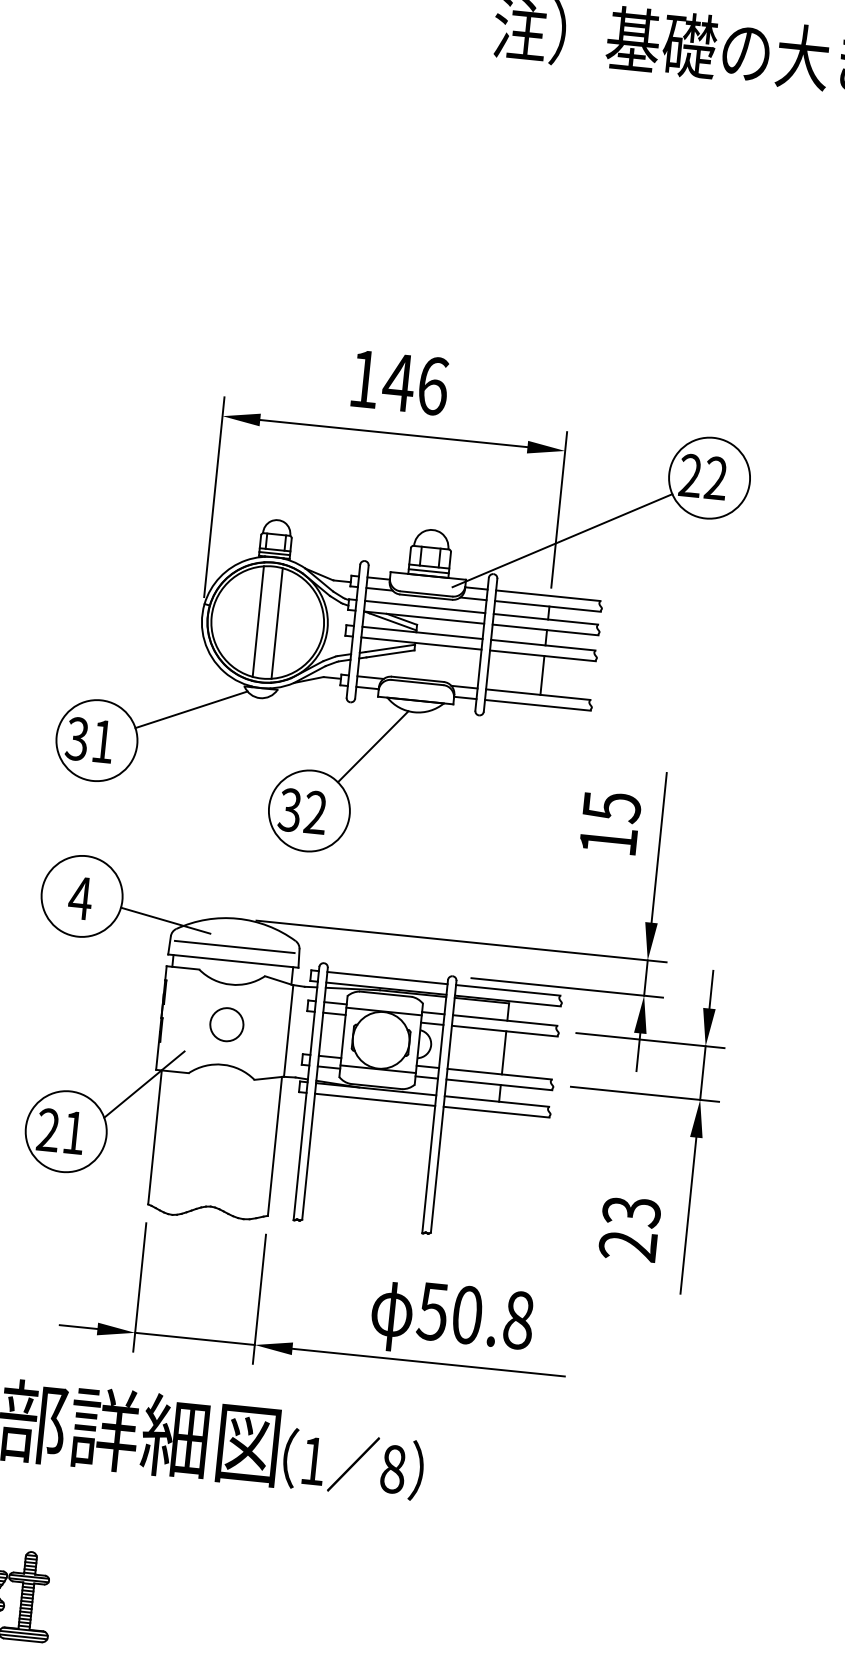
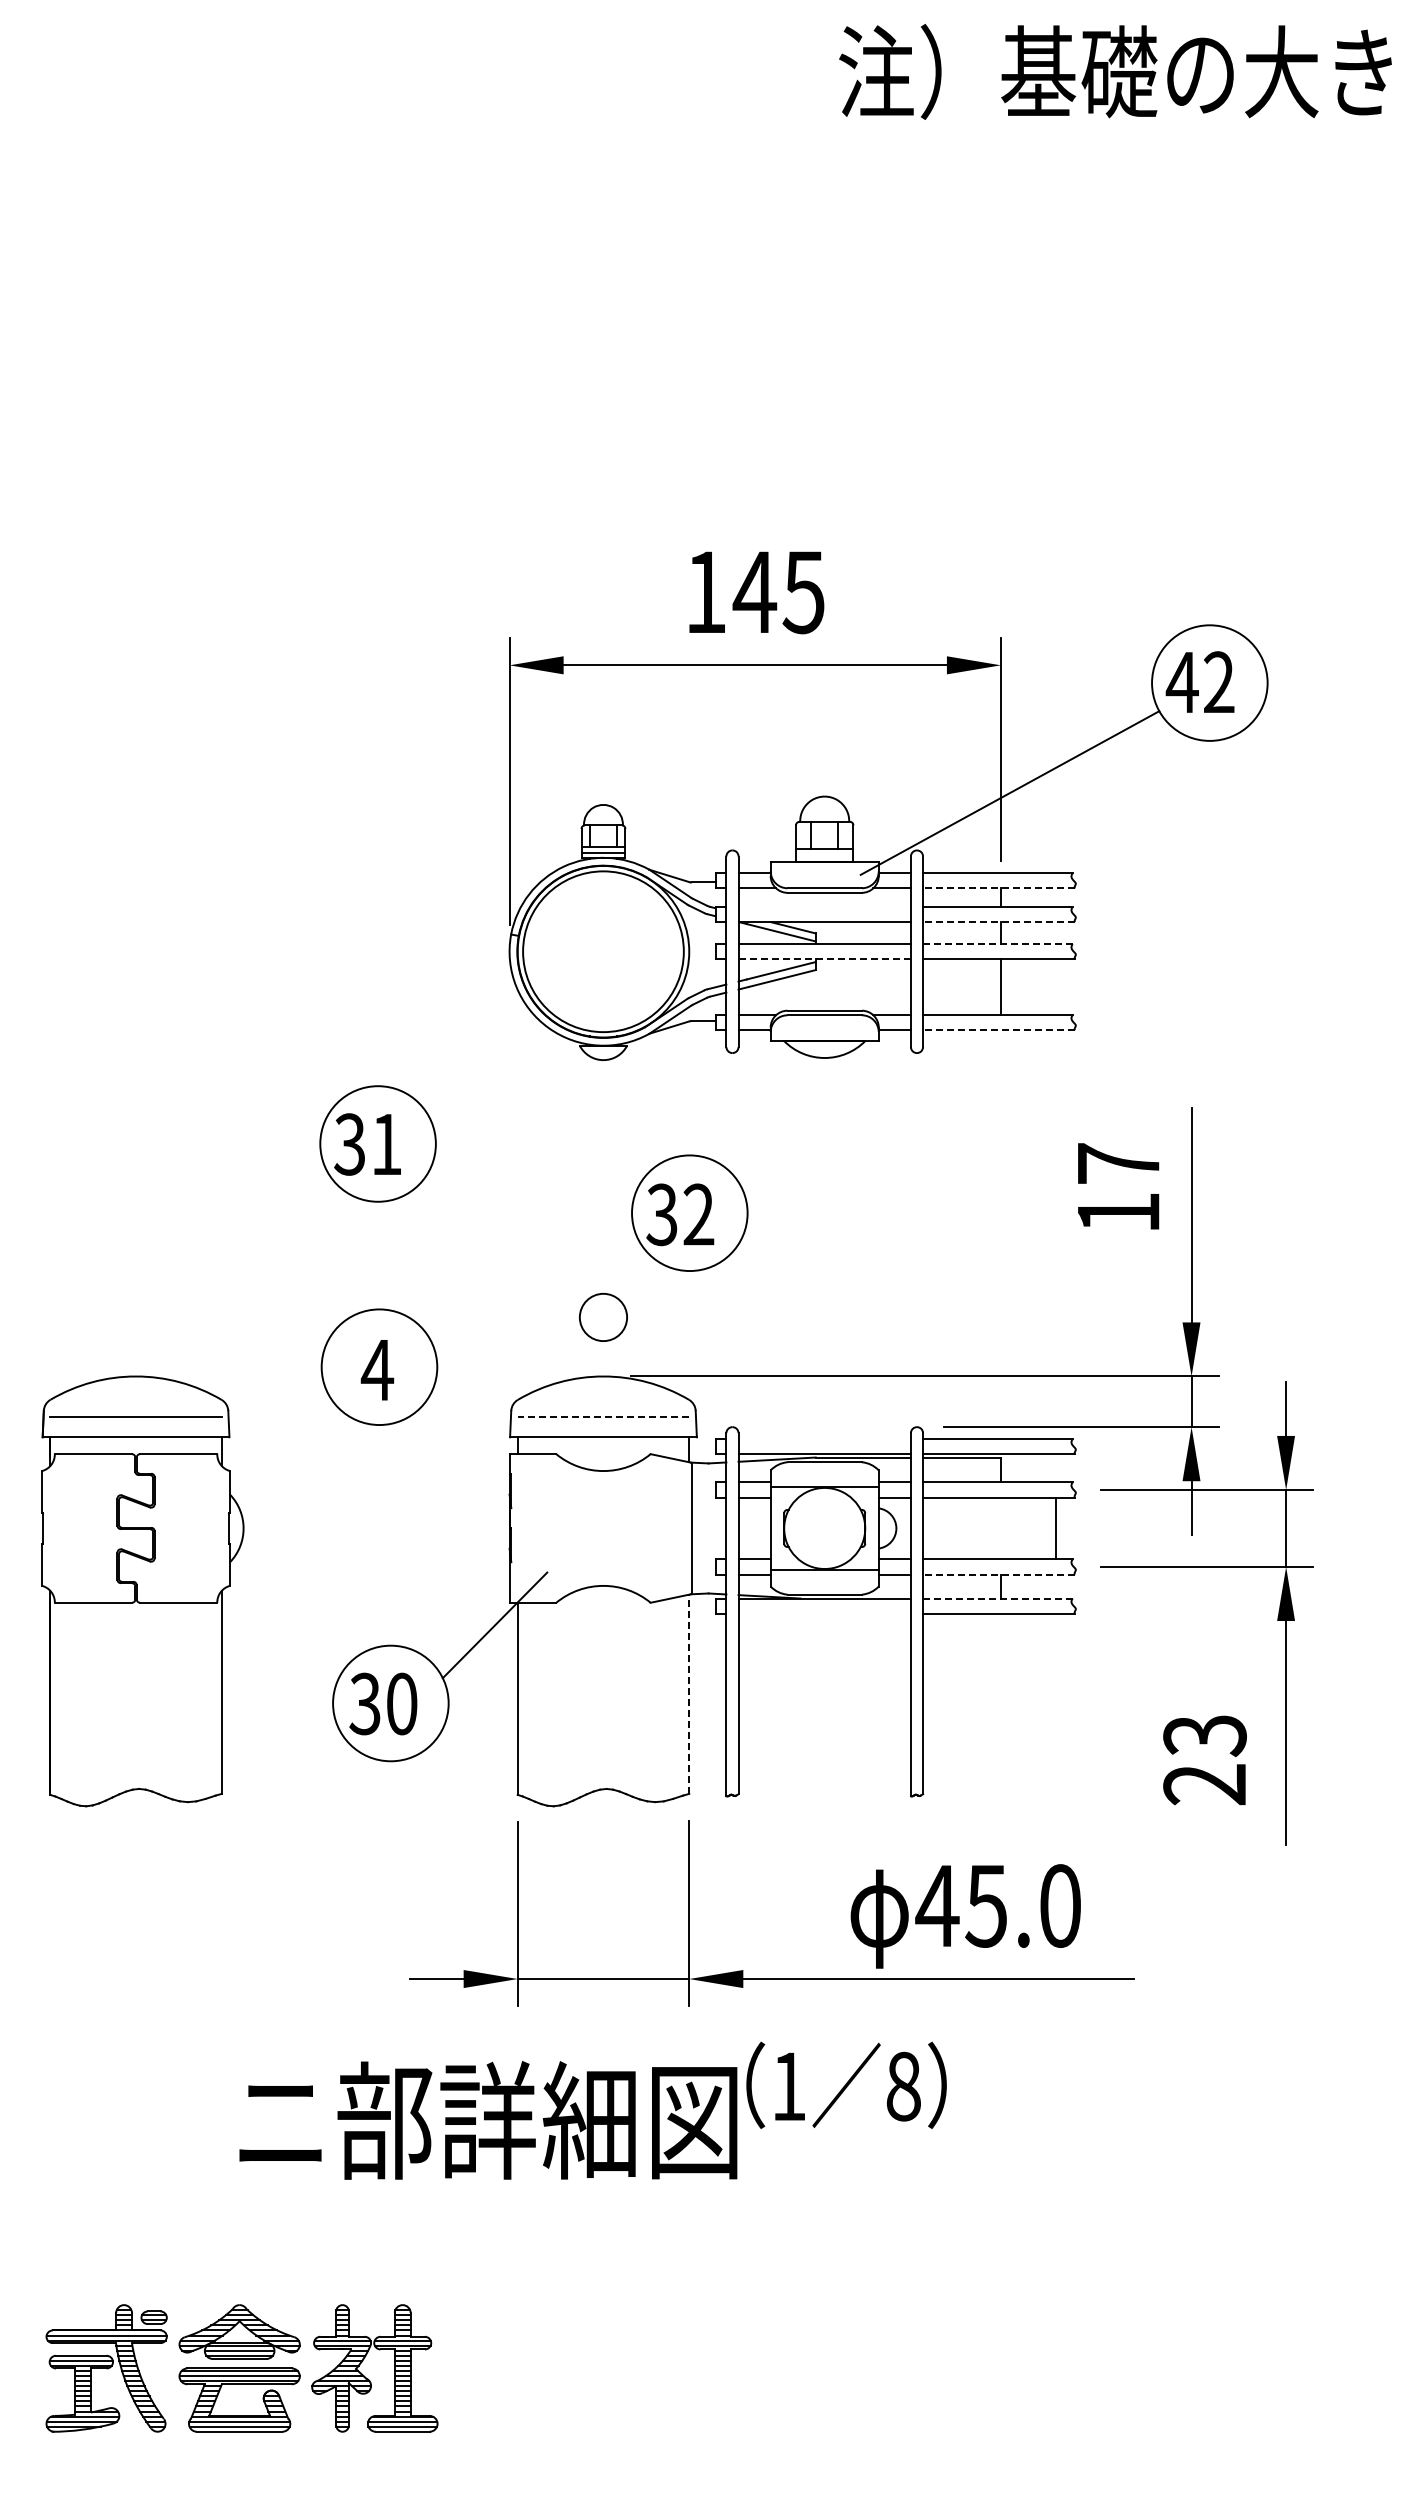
text: (432, 386) -> (803, 592), 146 -> 145
text: (689, 475) -> (1181, 681), 22 -> 42
line: (428, 571) -> (824, 855), removed
line: (547, 606) -> (998, 888), solid -> dashed
line: (424, 607) -> (824, 907), removed
line: (258, 621) -> (589, 951), removed
line: (276, 623) -> (616, 951), removed
line: (545, 630) -> (998, 922), solid -> dashed
line: (421, 643) -> (824, 959), solid -> dashed
line: (543, 645) -> (997, 944), solid -> dashed
line: (537, 705) -> (998, 1030), solid -> dashed
line: (191, 709) -> (507, 1086), removed
line: (373, 746) -> (771, 1112), removed
text: (612, 807) -> (1119, 1164), 15 -> 17
line: (165, 920) -> (501, 1389), removed
line: (234, 947) -> (603, 1417), solid -> dashed
line: (387, 978) -> (824, 1439), removed
circle: (226, 1024) -> (603, 1316), moved
line: (504, 1052) -> (1056, 1528), moved
line: (499, 1084) -> (998, 1574), solid -> dashed
line: (374, 1099) -> (824, 1613), removed
line: (496, 1101) -> (997, 1598), solid -> dashed
text: (61, 1131) -> (383, 1703), 21 -> 30
line: (275, 1146) -> (689, 1694), solid -> dashed
text: (475, 1315) -> (998, 1905), 50.8 -> 45.0
text: (353, 1463) -> (846, 2084), moved

